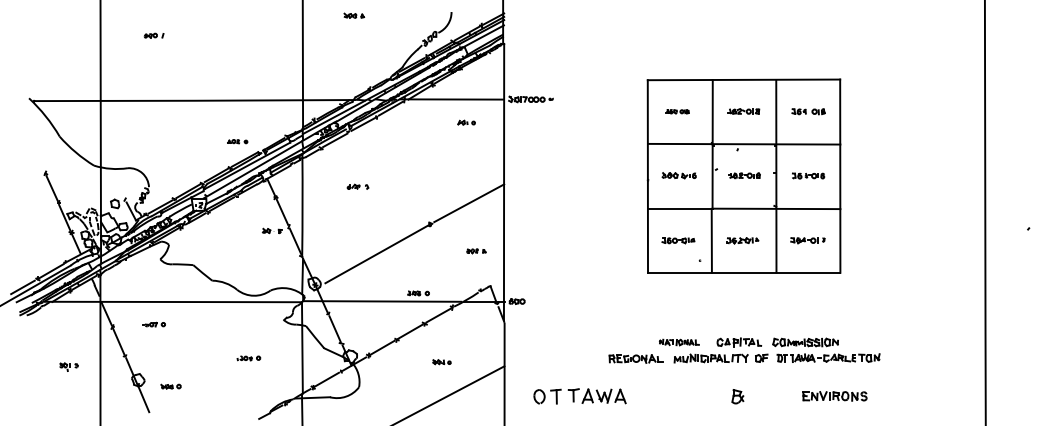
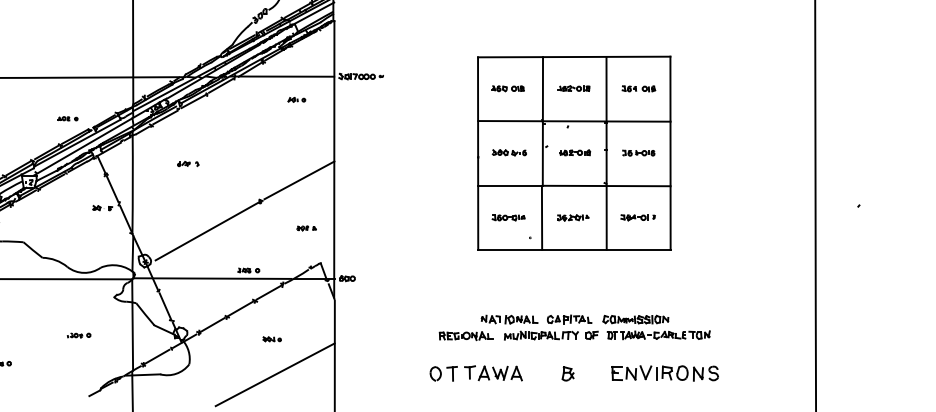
part: (677, 111) -> (507, 88), size x1.43
part: (679, 342) -> (509, 319), size x1.43
part: (579, 396) -> (475, 373), moved
part: (834, 396) -> (664, 373), size x1.67

